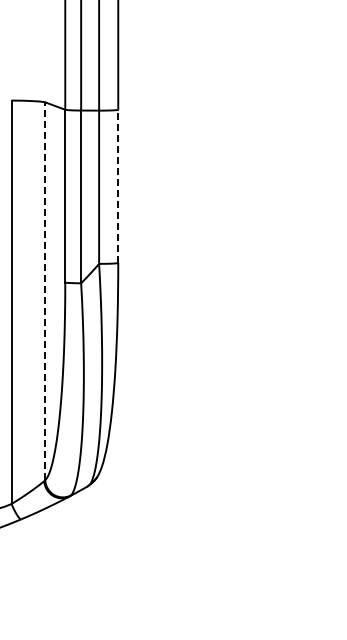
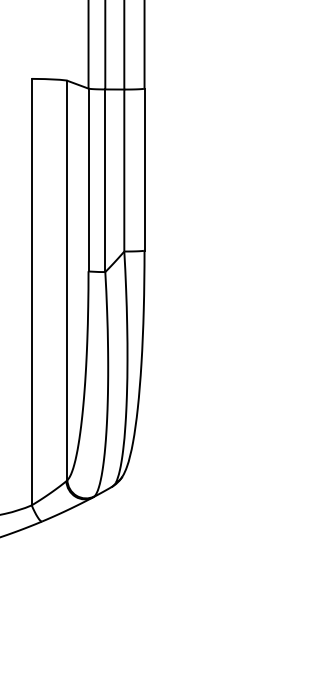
line: (118, 186) -> (144, 169), dashed -> solid
line: (45, 291) -> (67, 280), dashed -> solid

